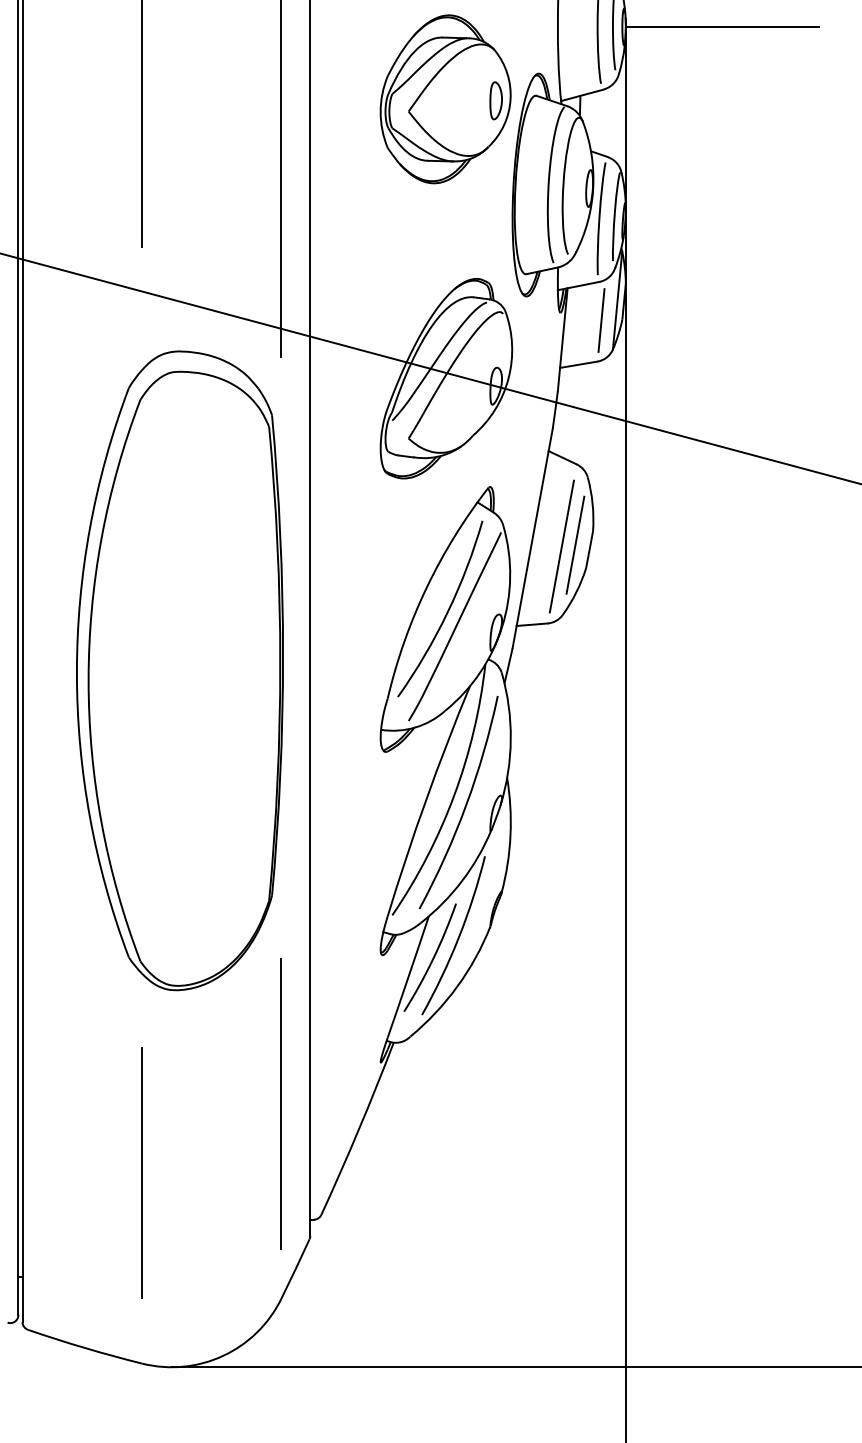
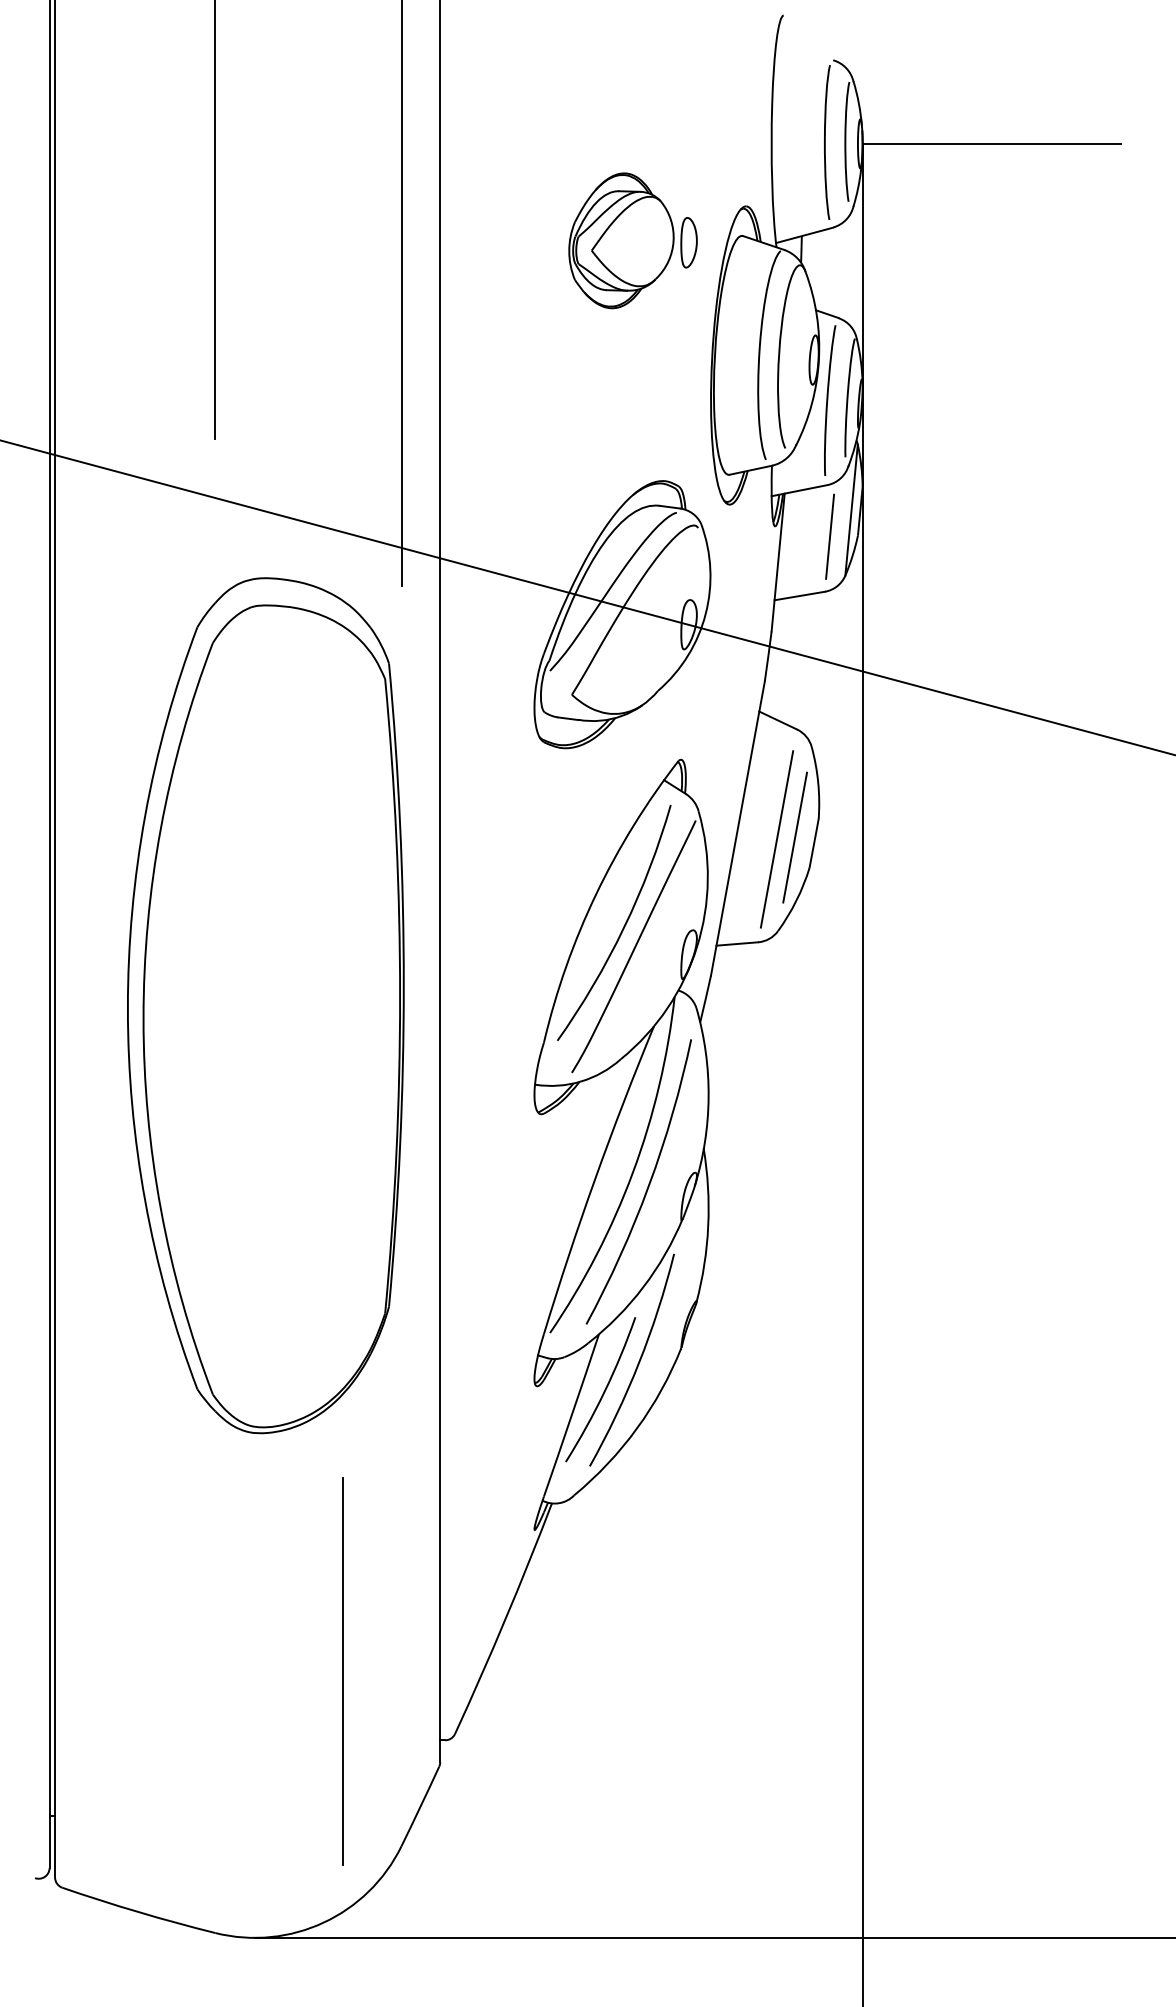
part: (445, 99) -> (621, 240), size x0.6
line: (281, 1104) -> (342, 1671), moved
line: (142, 1172) -> (215, 1677), removed

